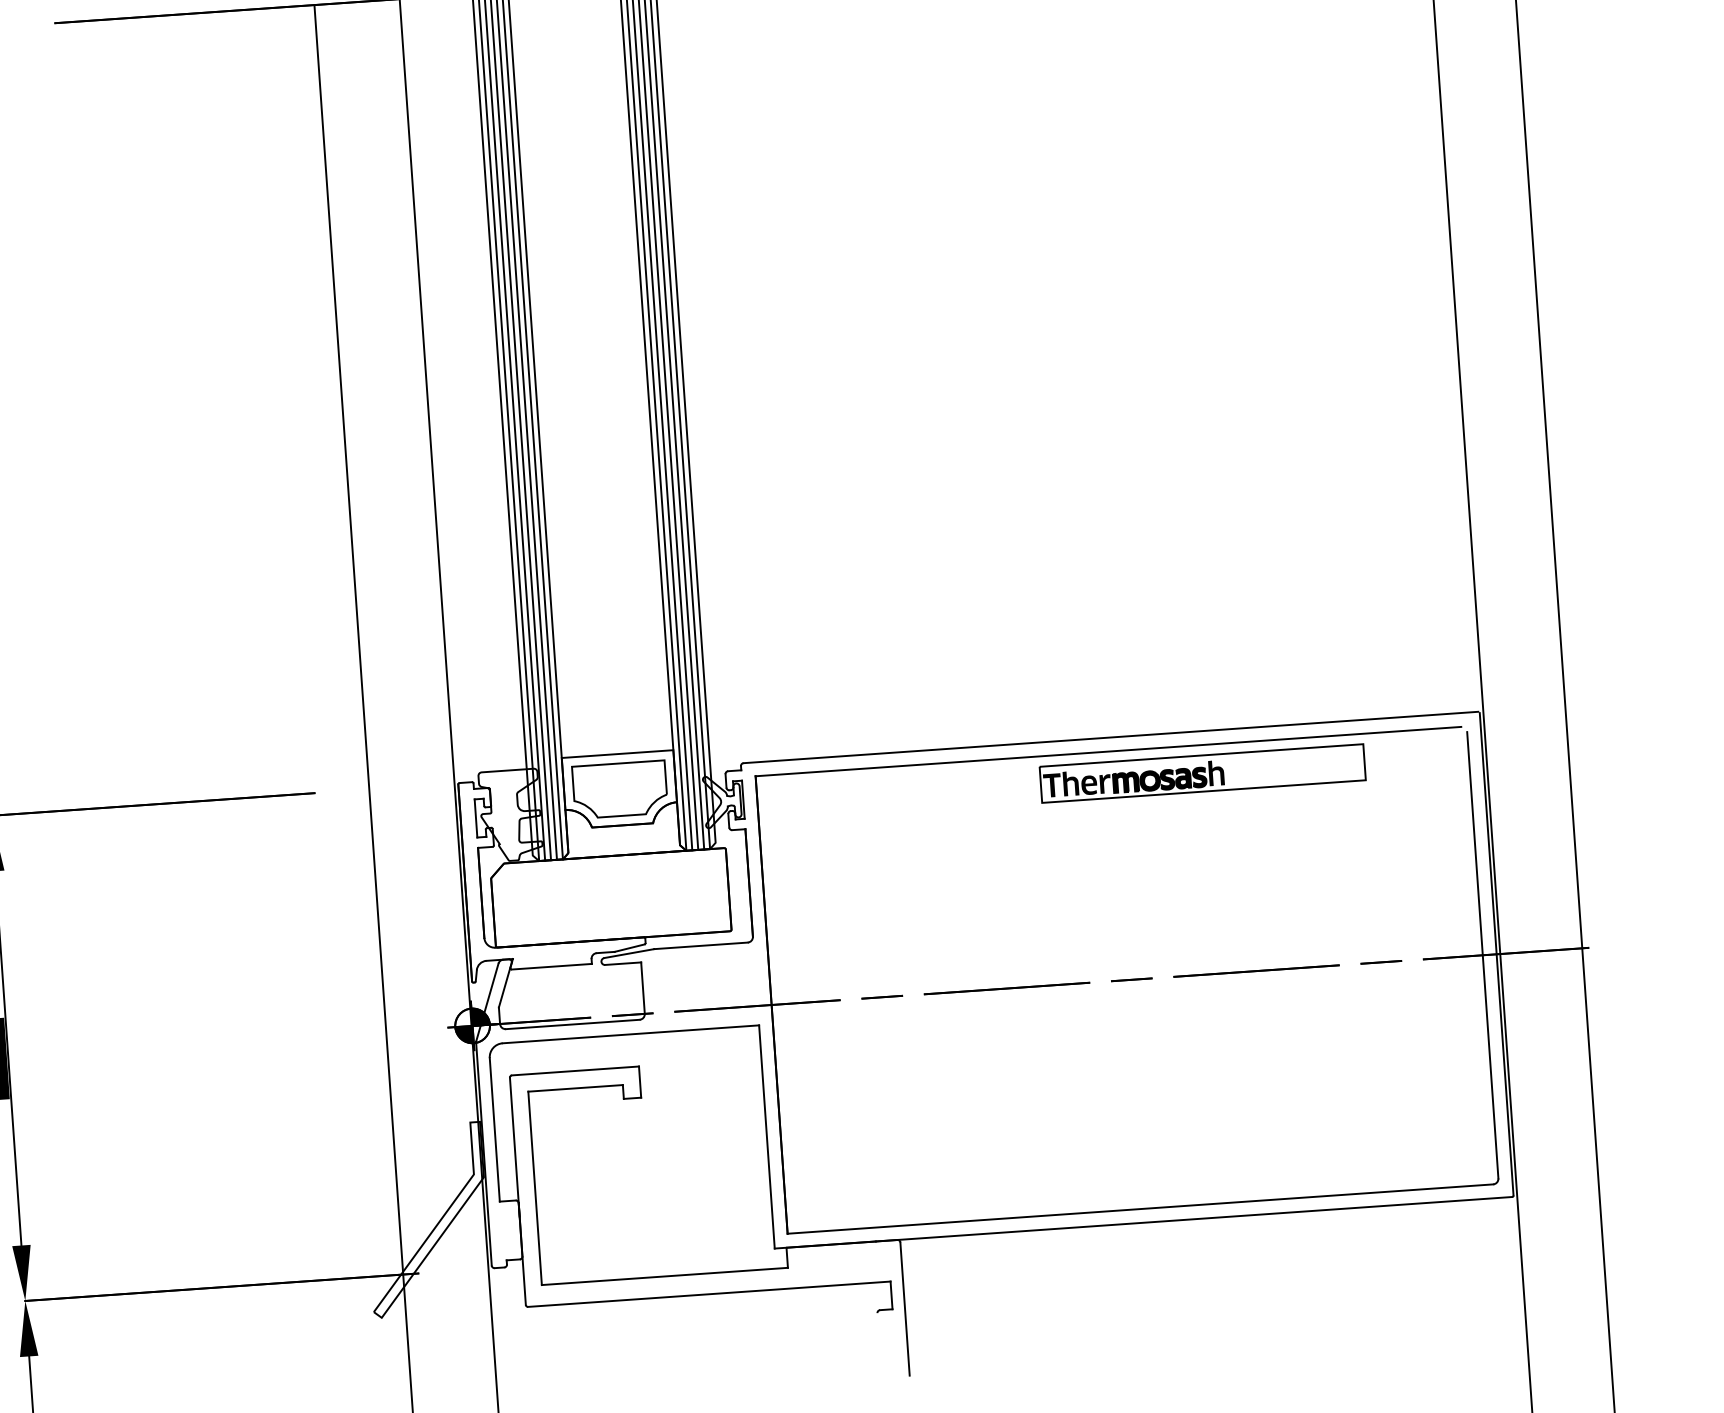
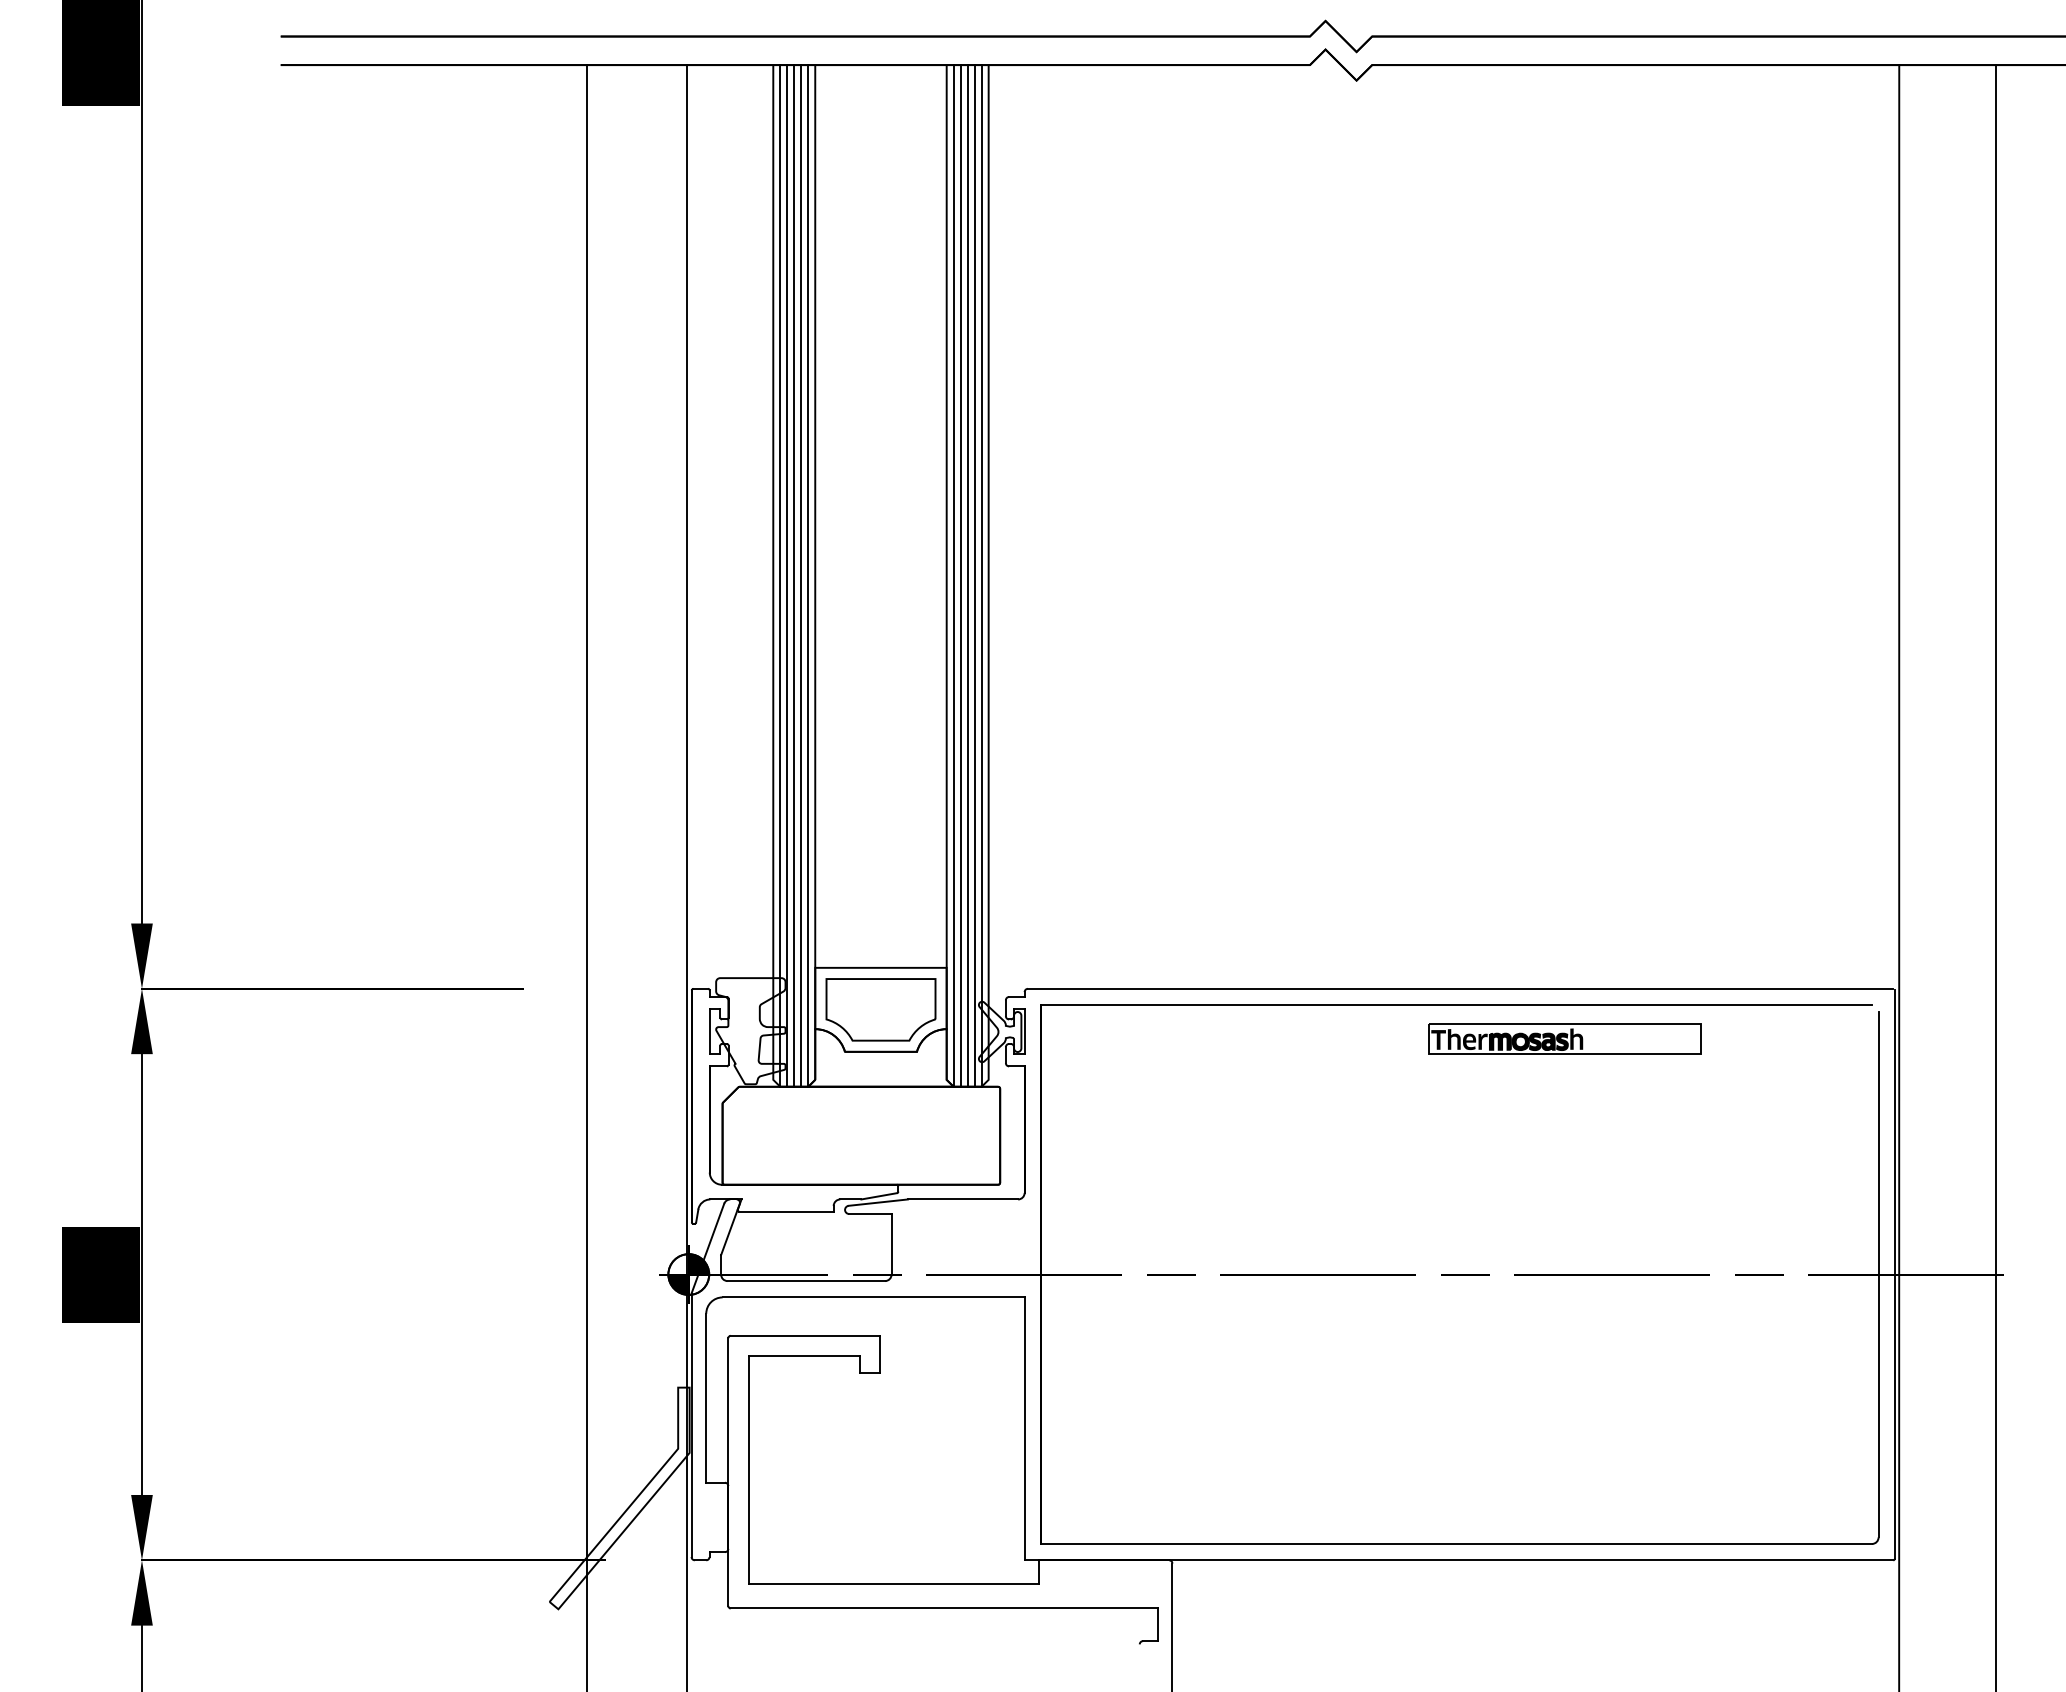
part: (1202, 773) -> (1564, 1038), size x0.71

